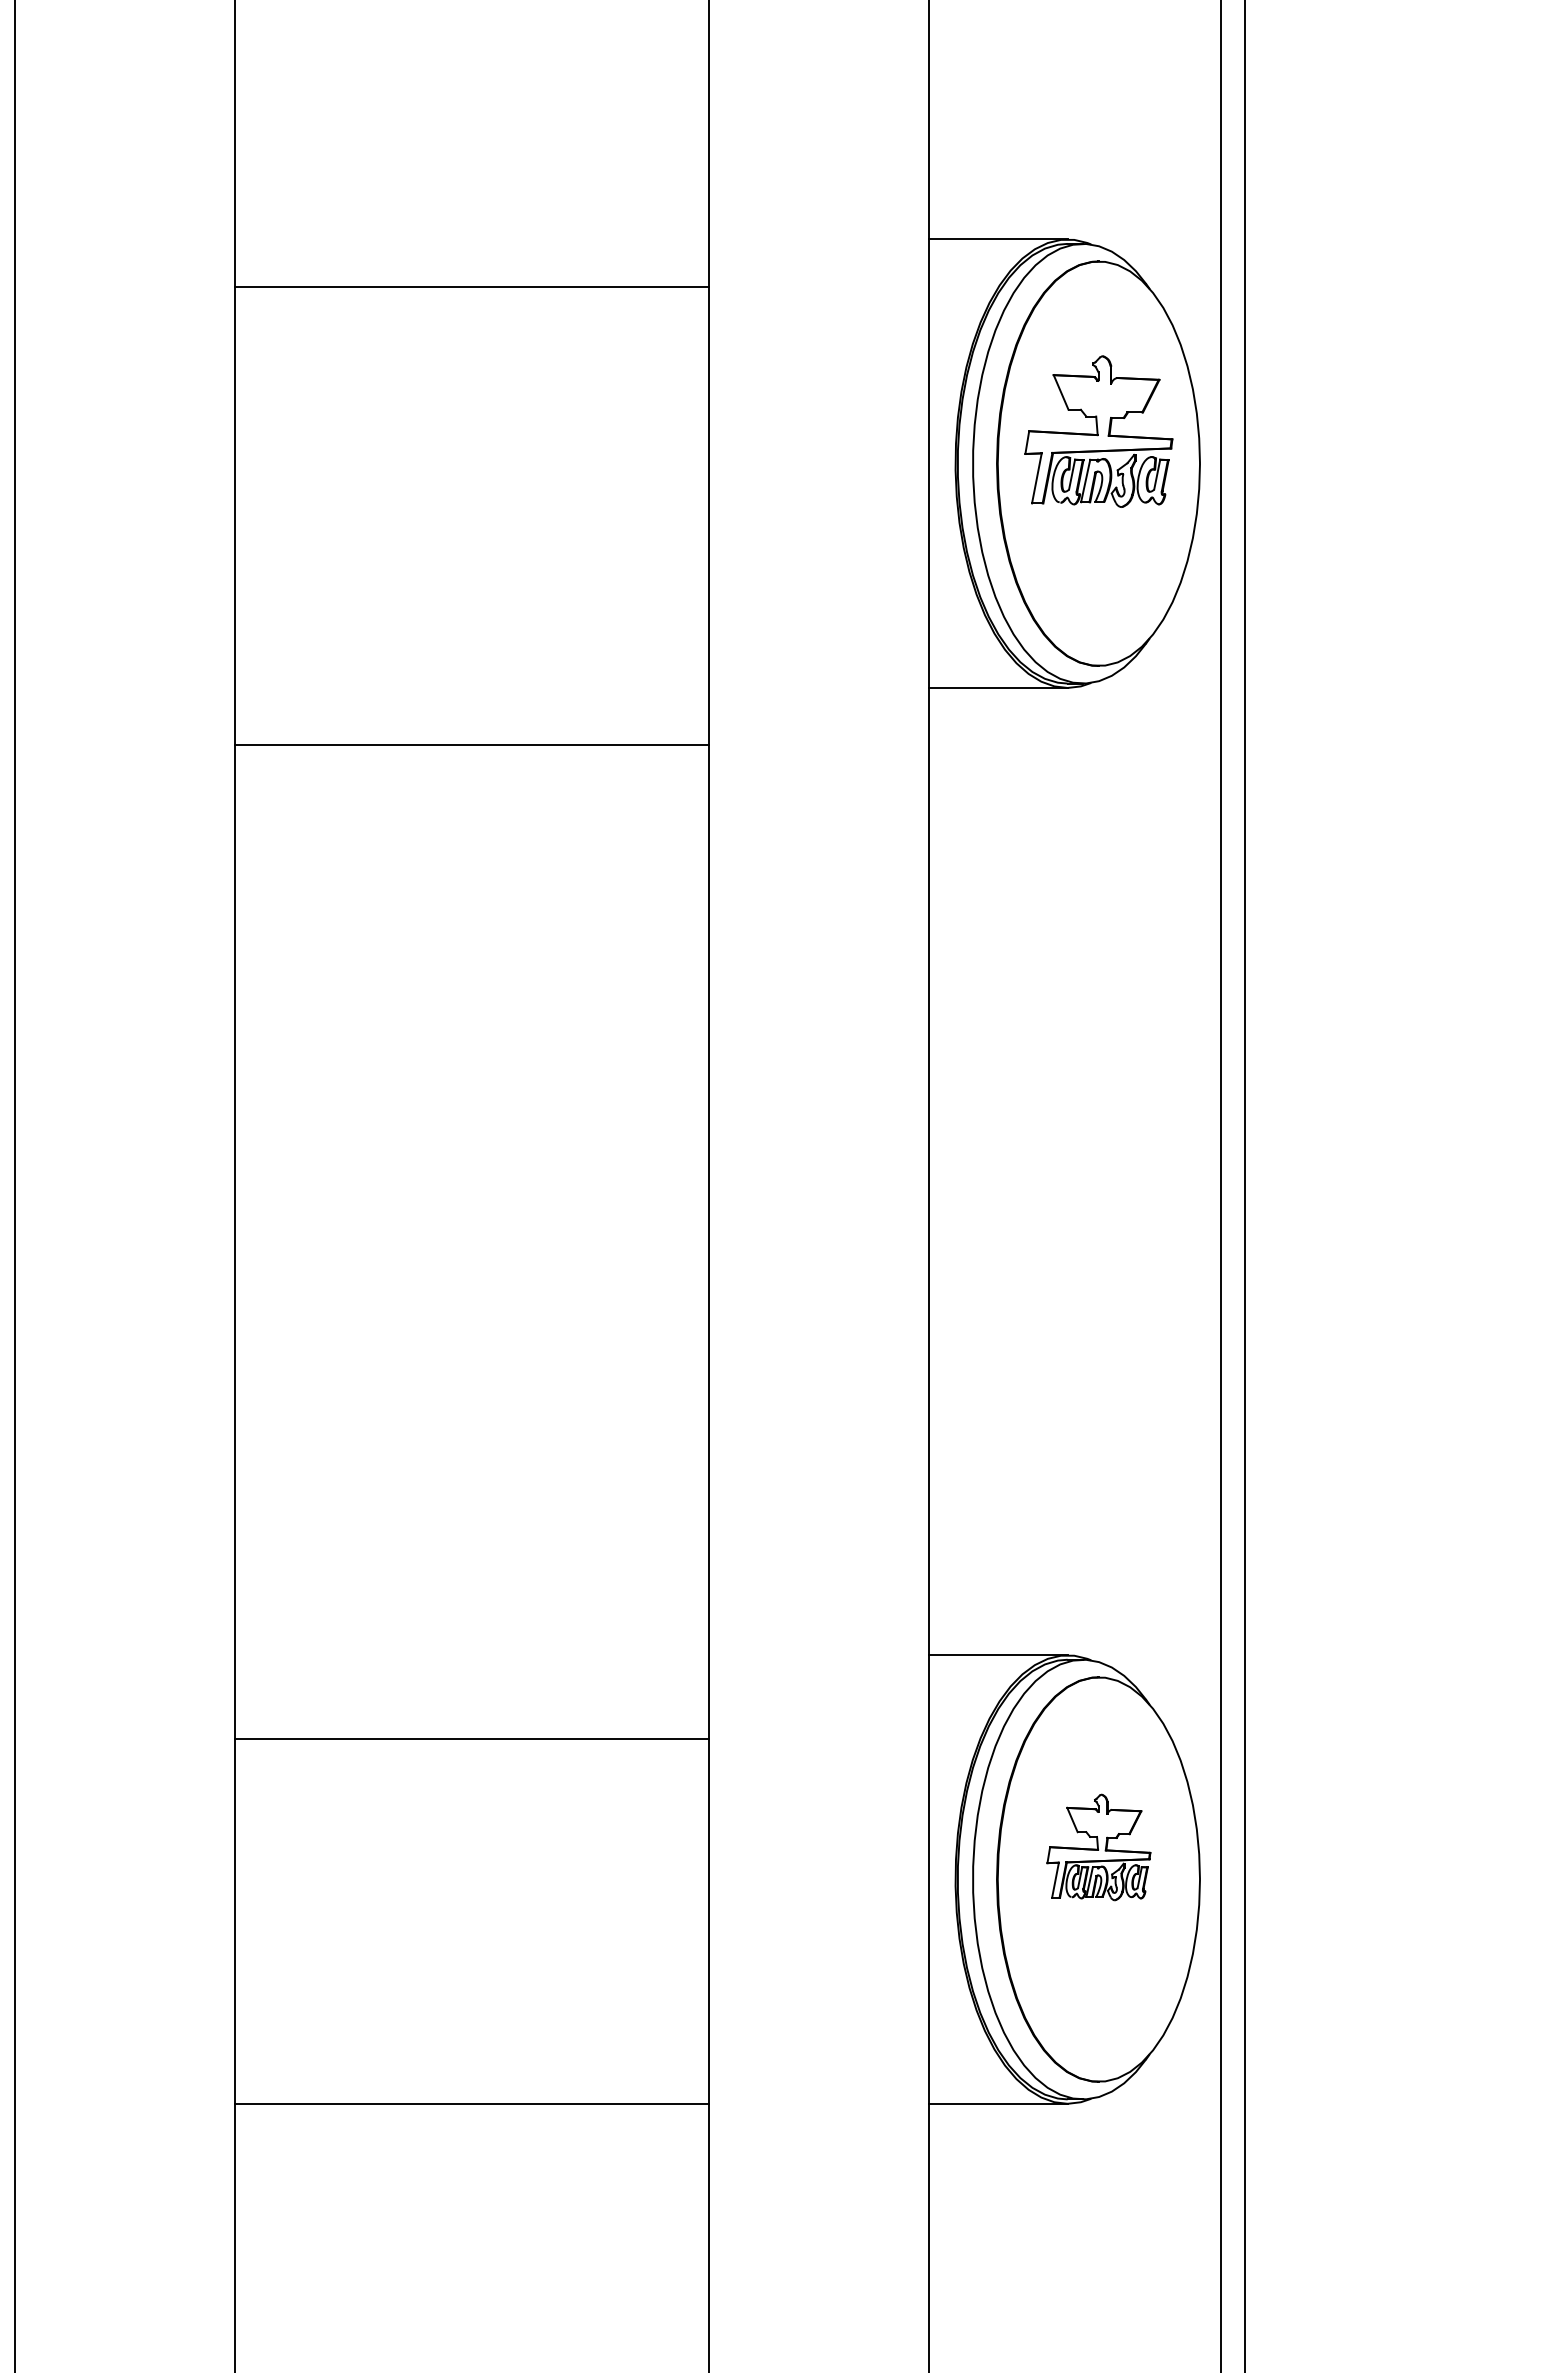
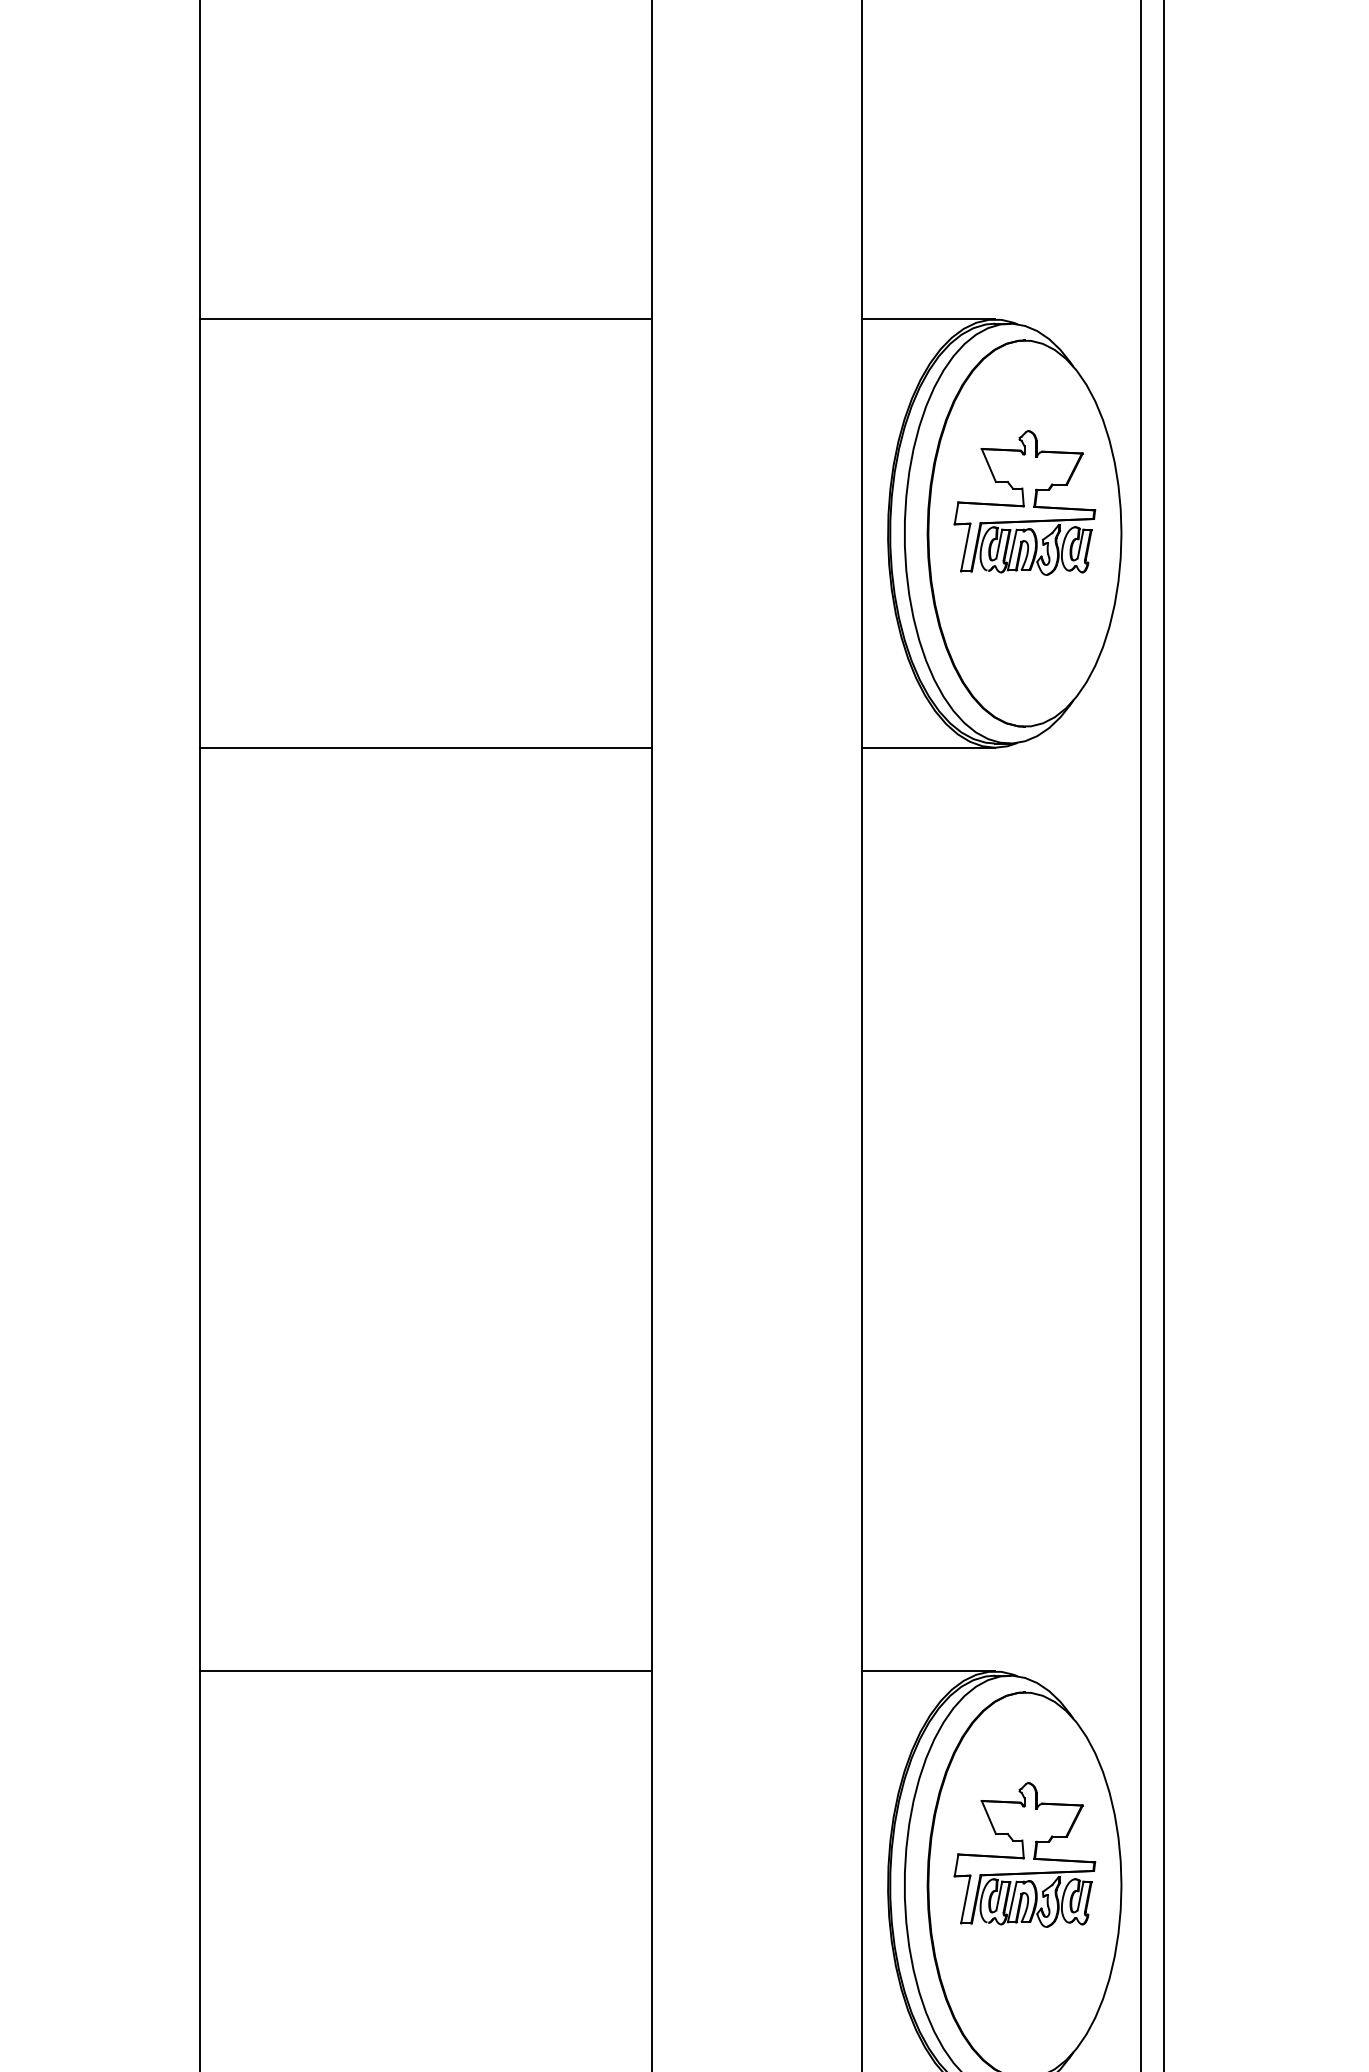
line: (471, 287) -> (425, 319), moved
line: (471, 744) -> (425, 747), moved
line: (471, 1739) -> (425, 1671), moved
part: (1098, 1847) -> (1024, 1854), size x1.43

